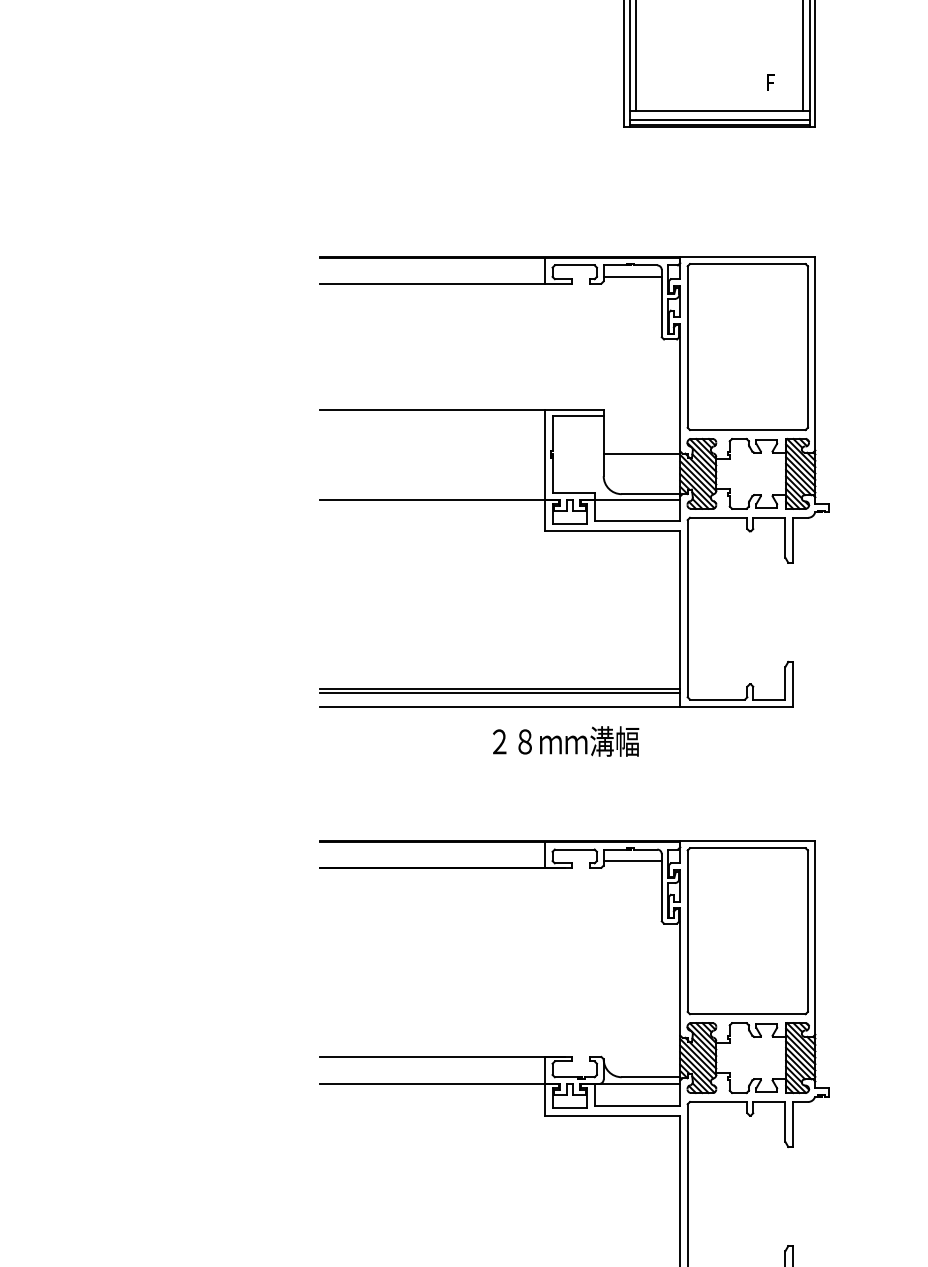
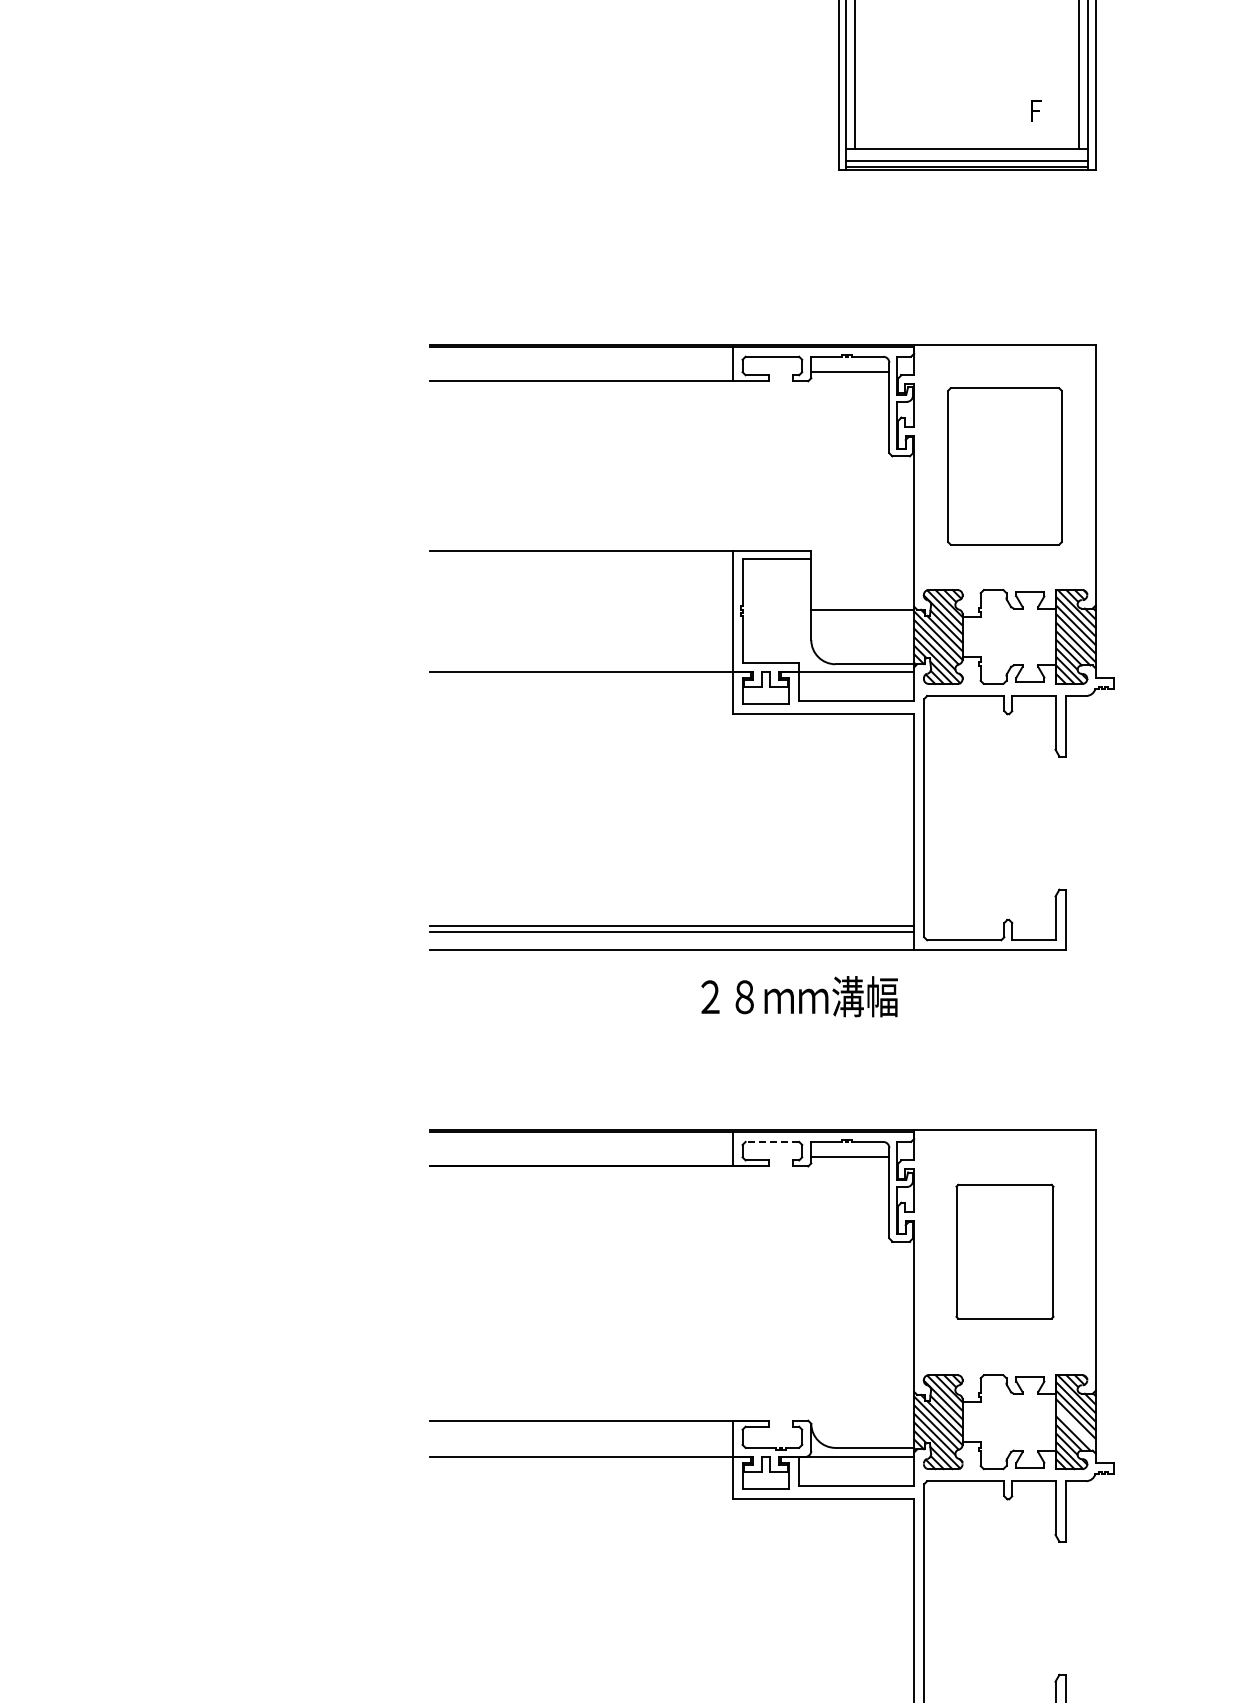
part: (747, 347) -> (1004, 466), size x0.7
text: (565, 741) -> (799, 996), moved
line: (574, 849) -> (772, 1141), solid -> dashed
part: (747, 931) -> (1004, 1251), size x0.6
line: (800, 1062) -> (1075, 1427), removed

